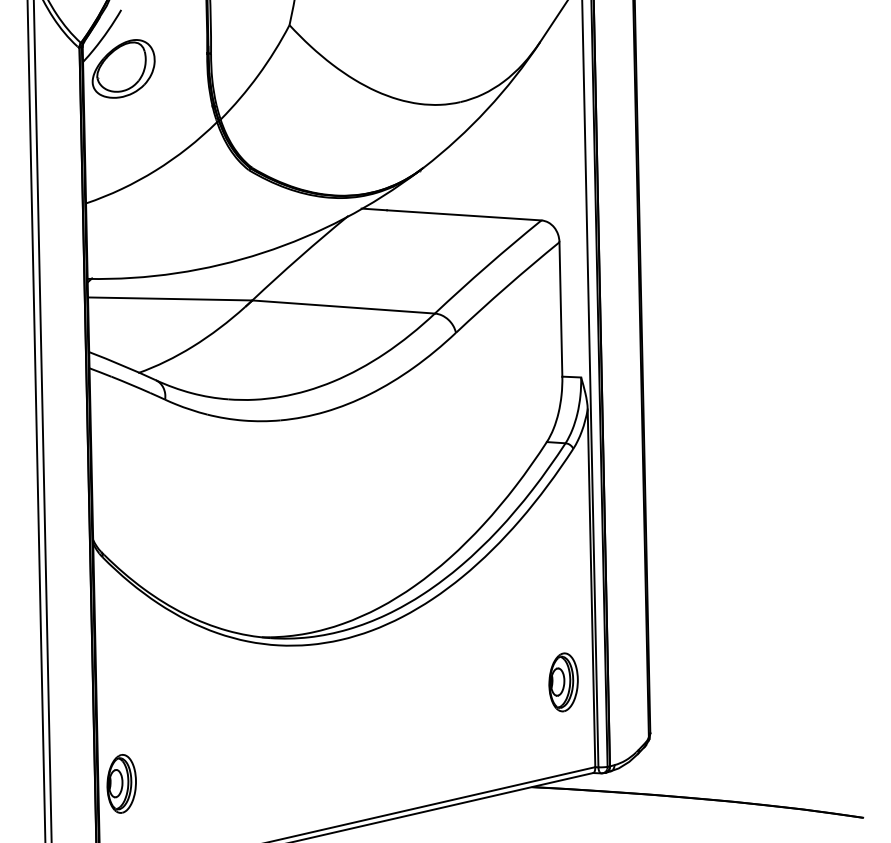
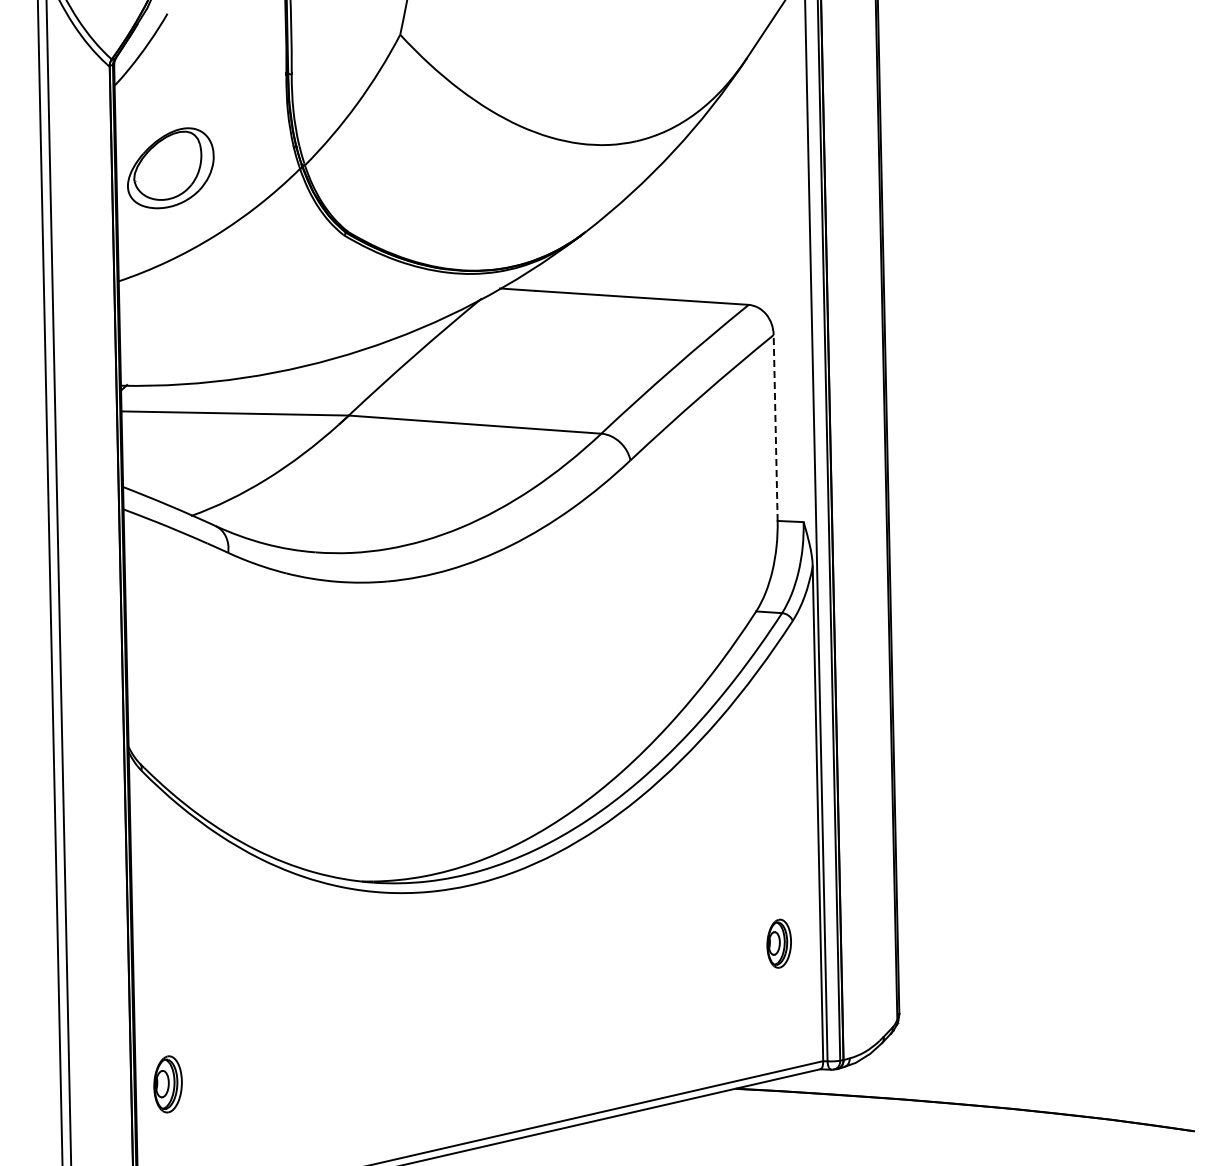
part: (123, 69) -> (170, 168), moved
line: (560, 309) -> (775, 428), solid -> dashed
part: (562, 682) -> (778, 943), size x0.6
part: (121, 784) -> (167, 1084), size x0.7

